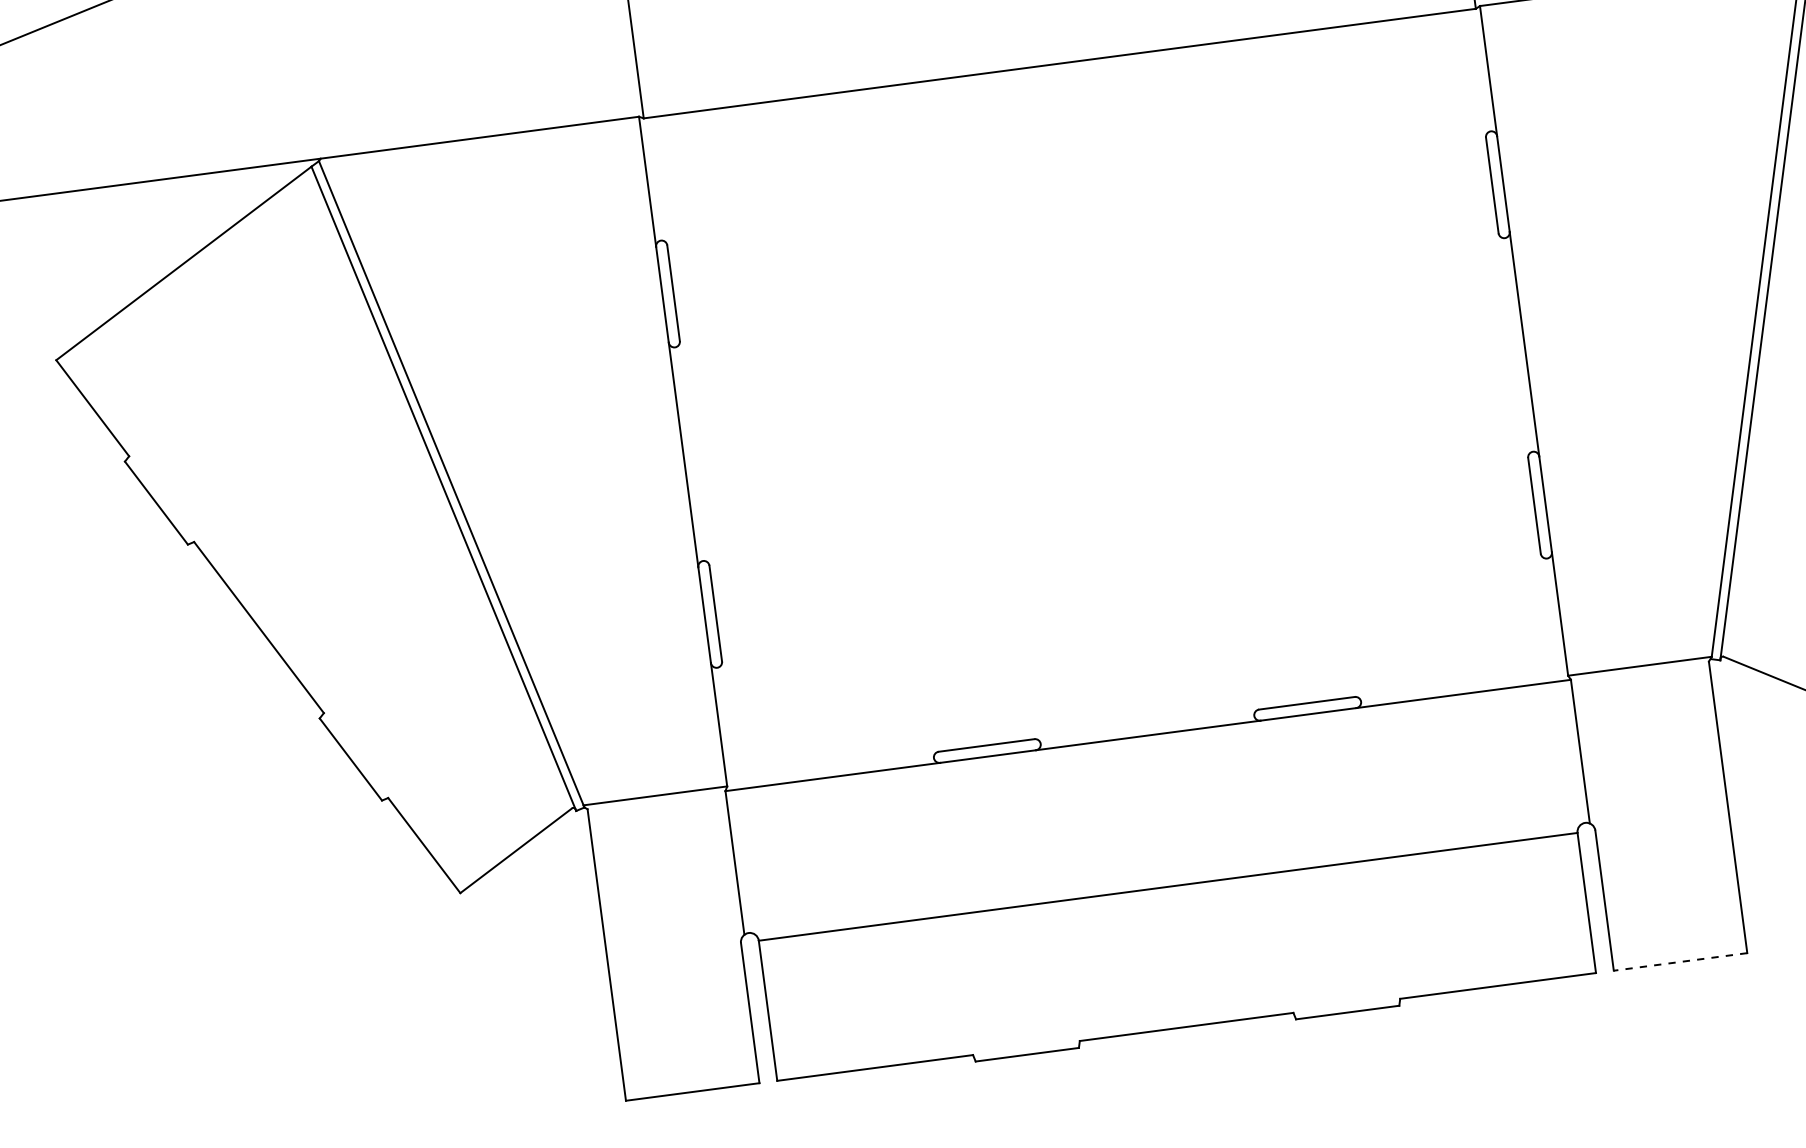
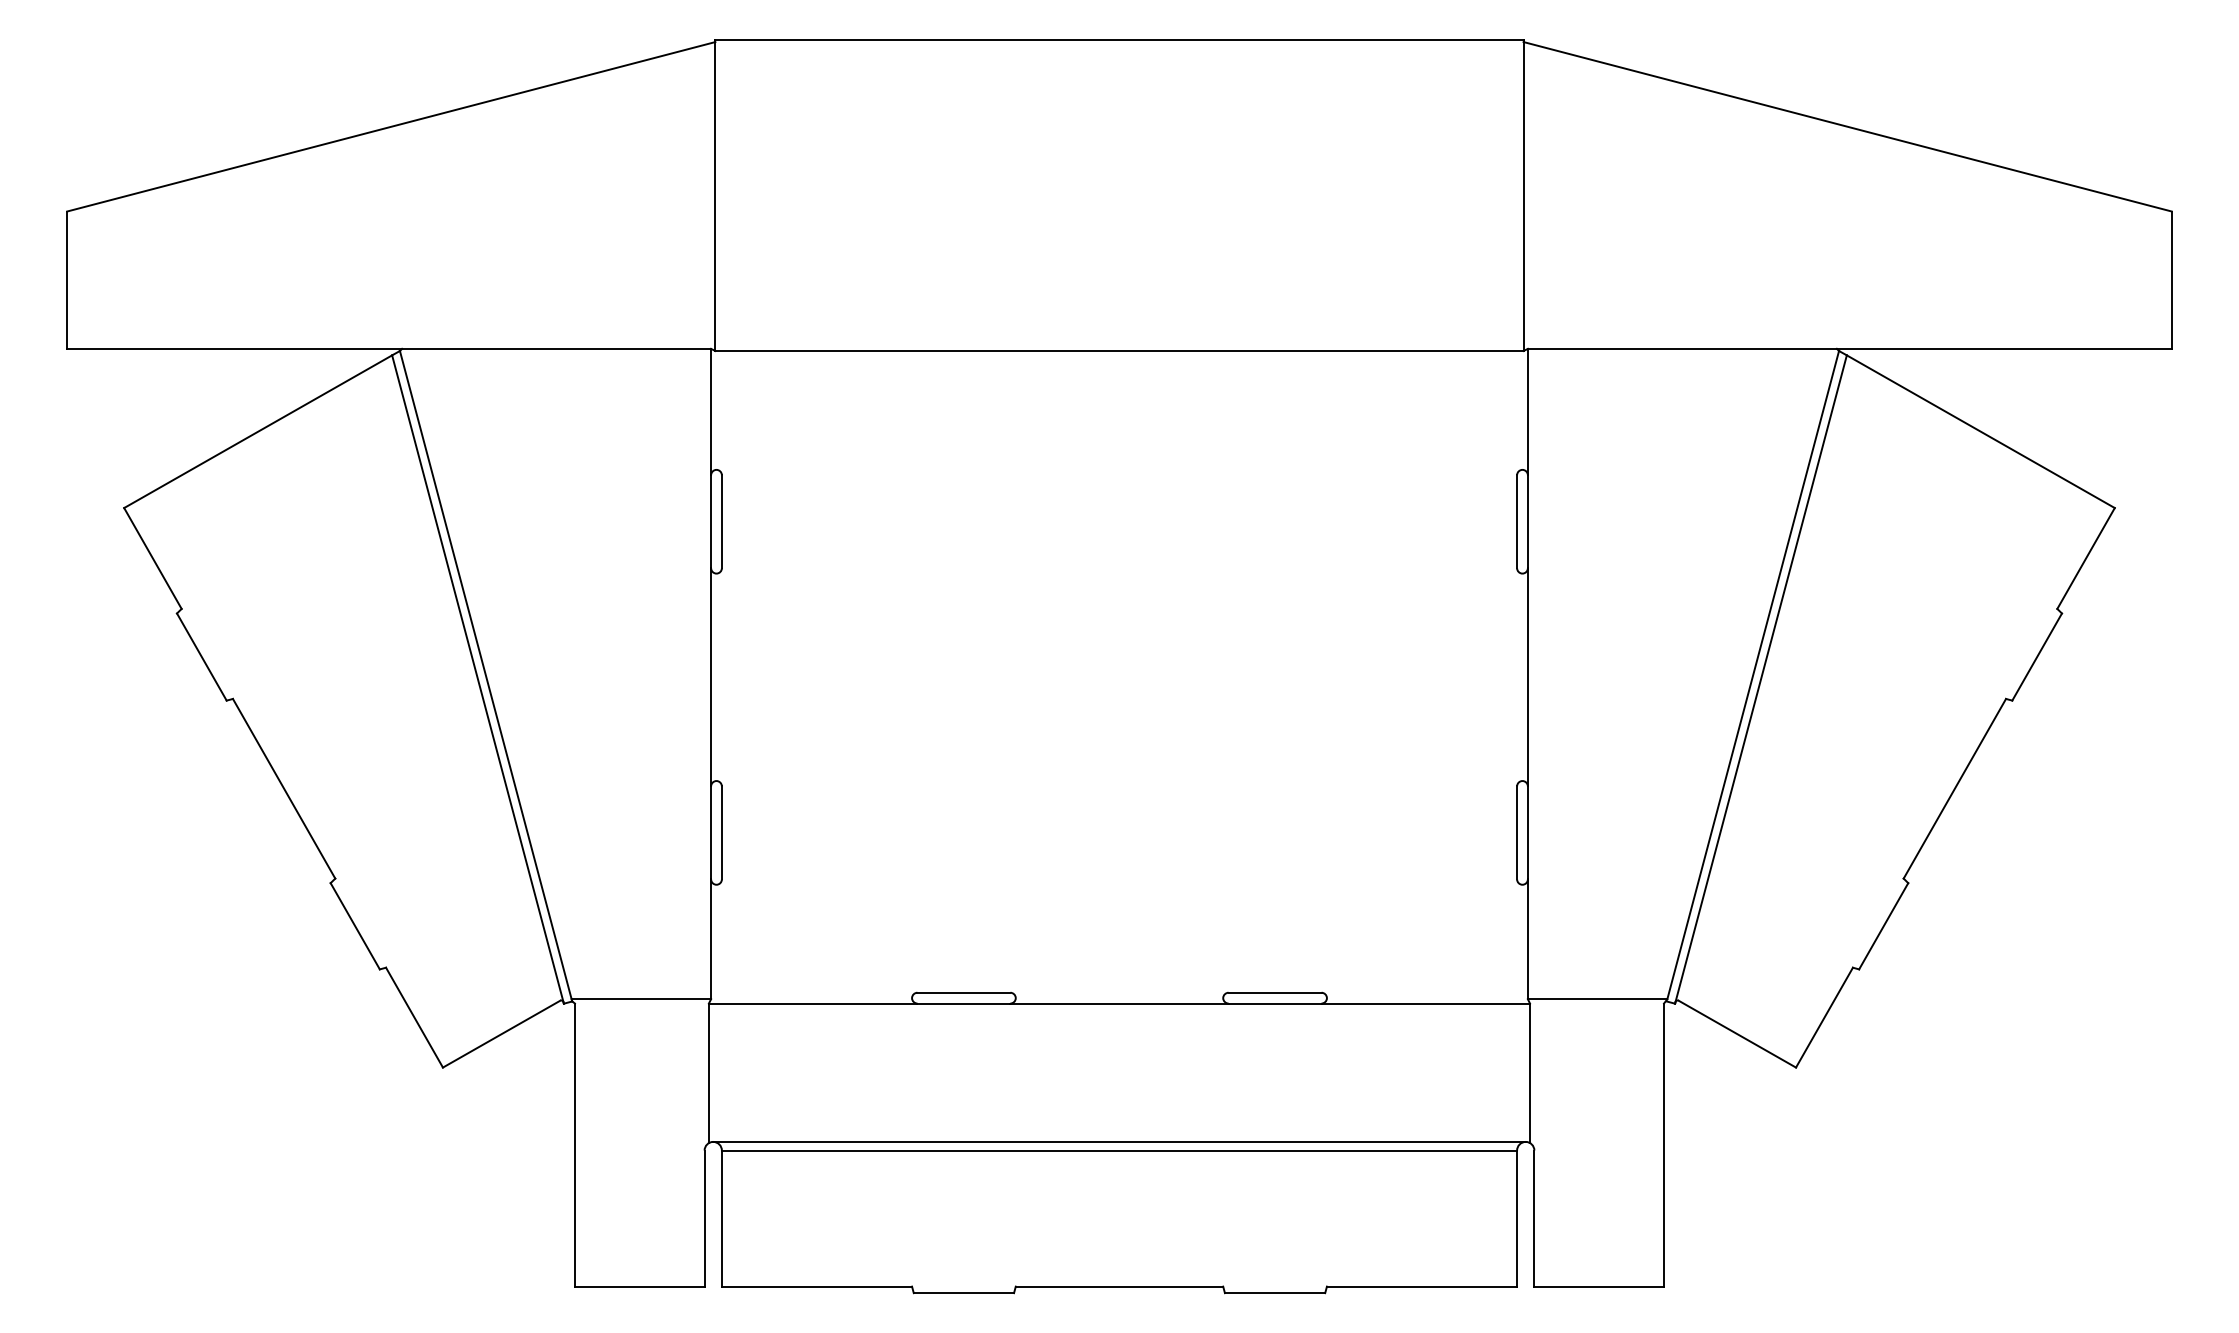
line: (1166, 877) -> (1119, 1141), added
line: (1680, 961) -> (1599, 1286), dashed -> solid

